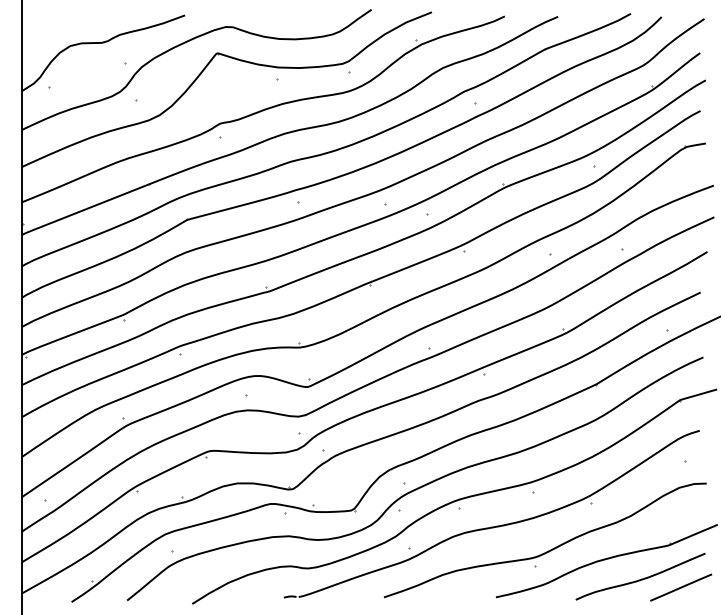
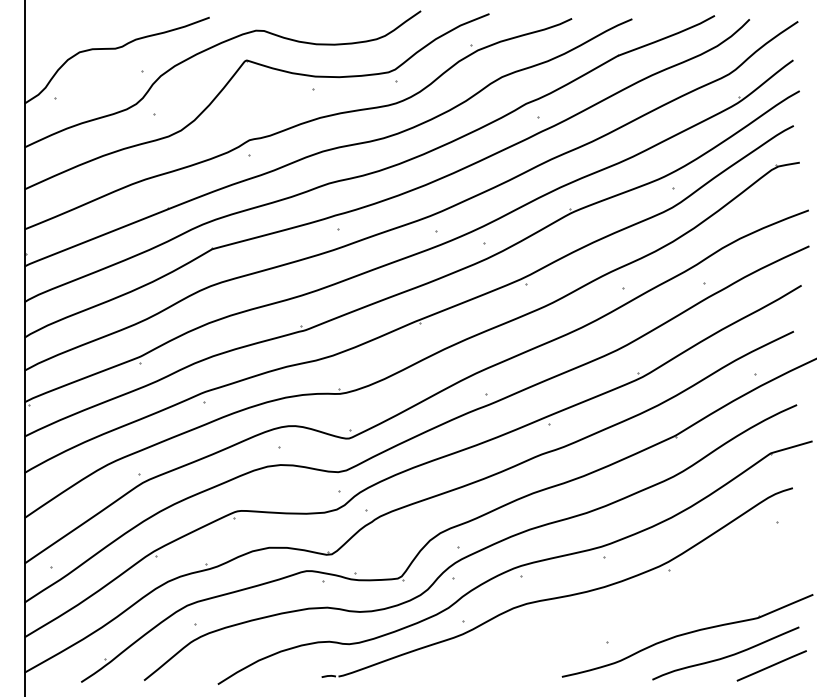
curve: (549, 550) -> (622, 623), removed

